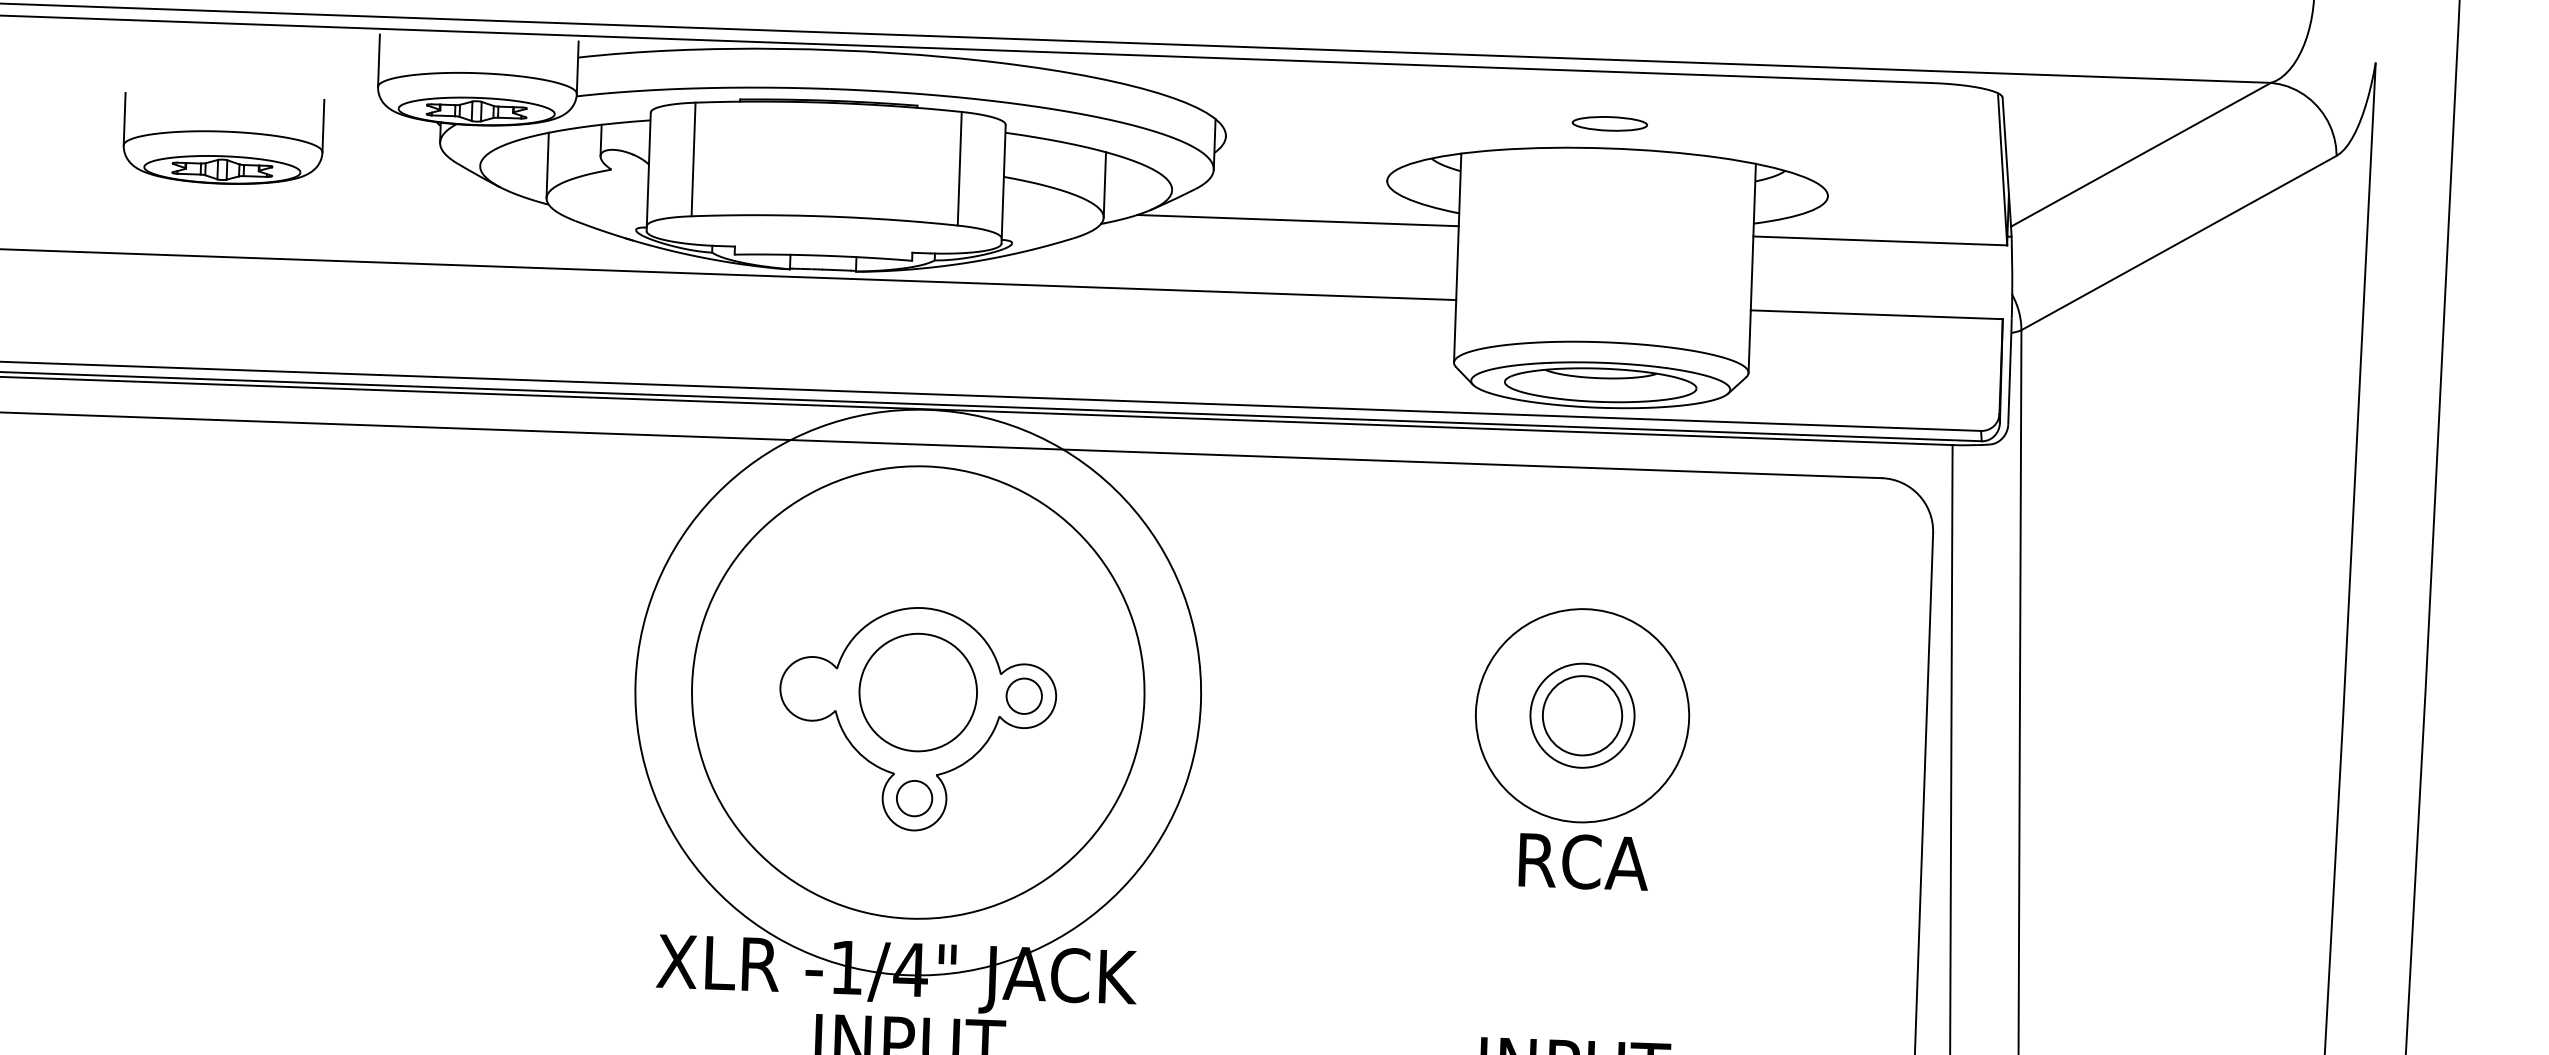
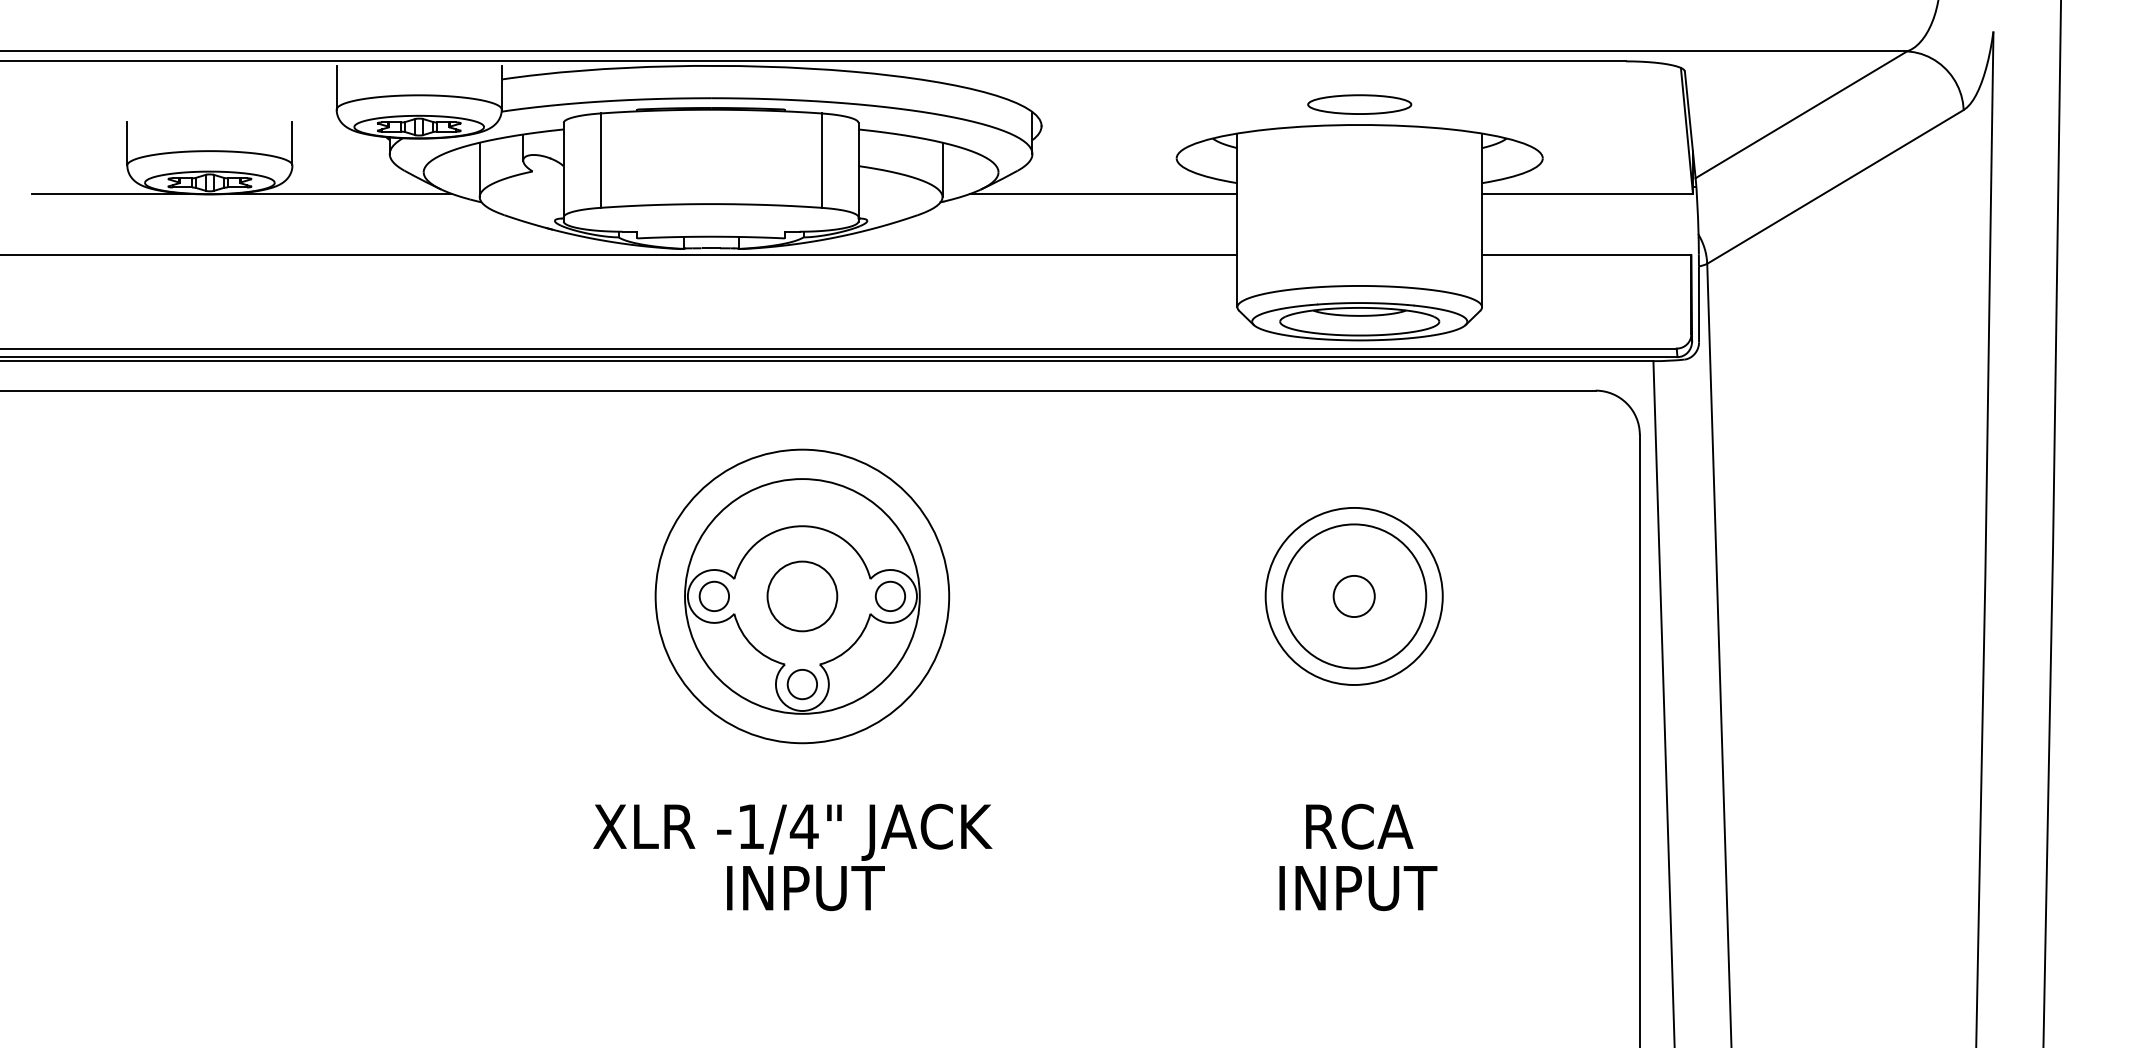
part: (1609, 123) -> (1359, 104), size x1.67
line: (102, 178) -> (110, 193), added
line: (379, 188) -> (340, 193), added
circle: (811, 687) -> (713, 595), added
circle: (918, 692) -> (802, 596), size x0.62
circle: (918, 692) -> (802, 596), size x0.62
circle: (918, 692) -> (802, 596), size x0.71
circle: (1581, 715) -> (1353, 596), size x0.62
circle: (1582, 715) -> (1354, 596), size x1.67
text: (1583, 861) -> (1359, 826), moved

